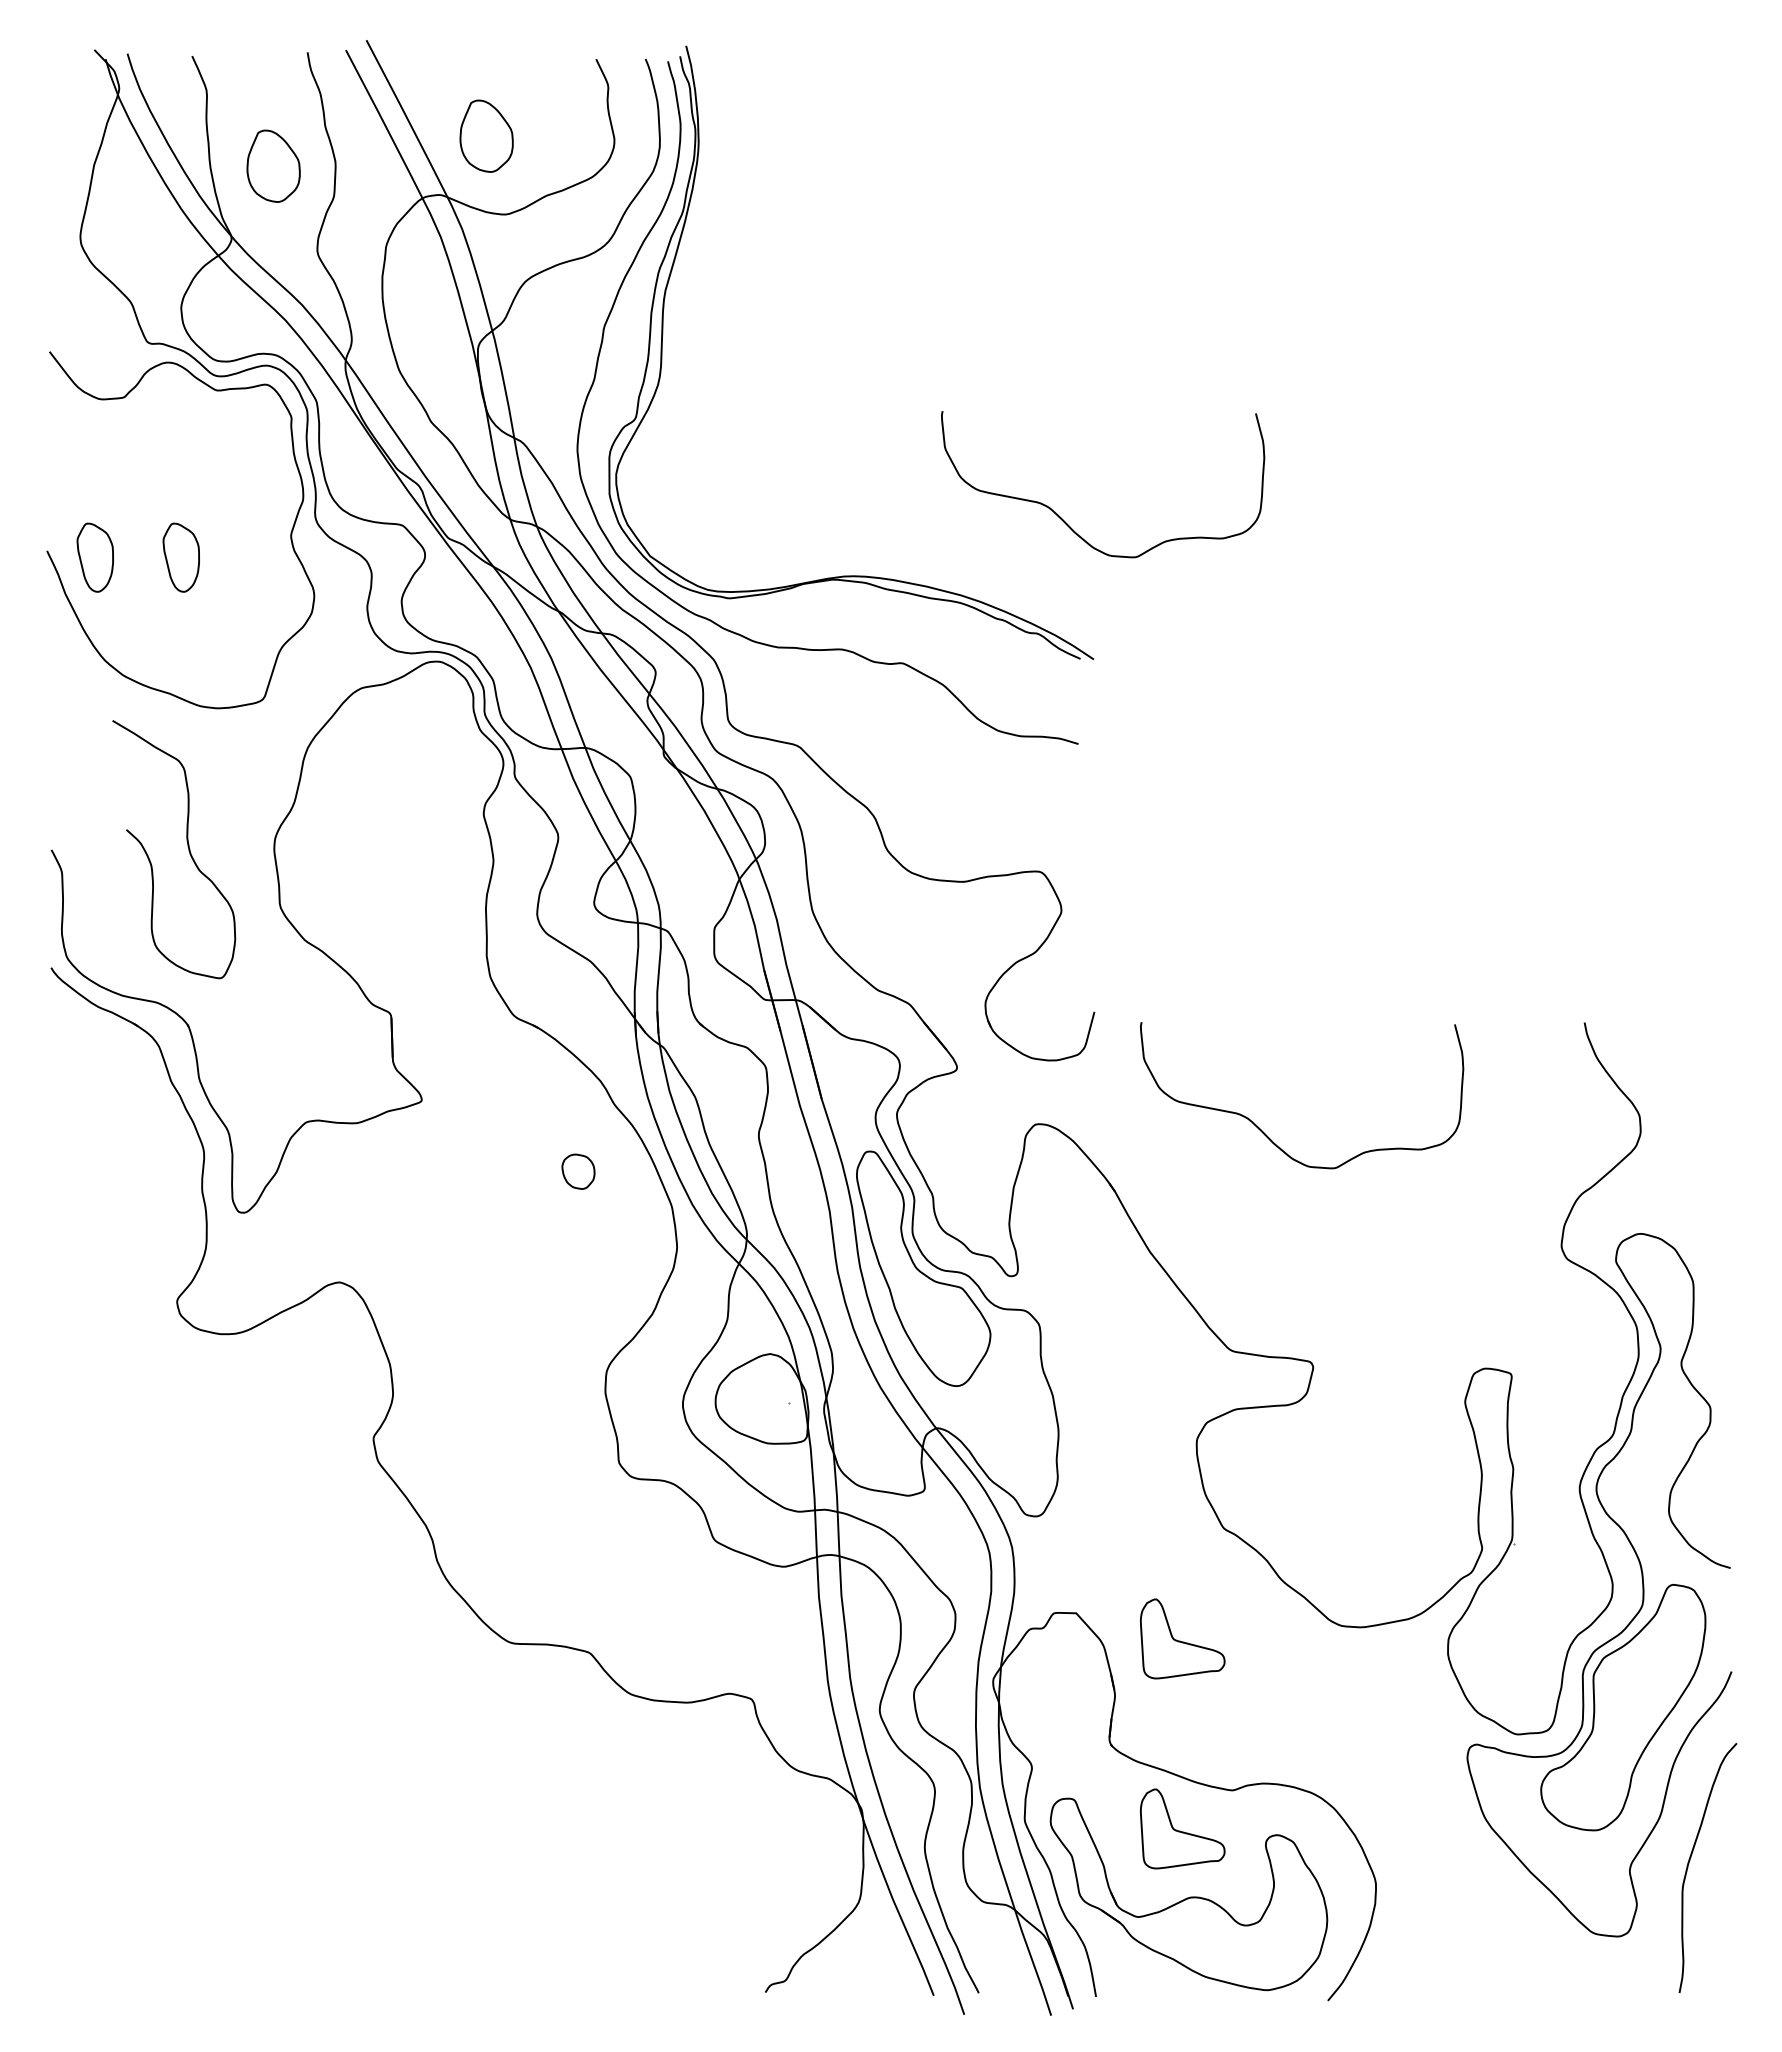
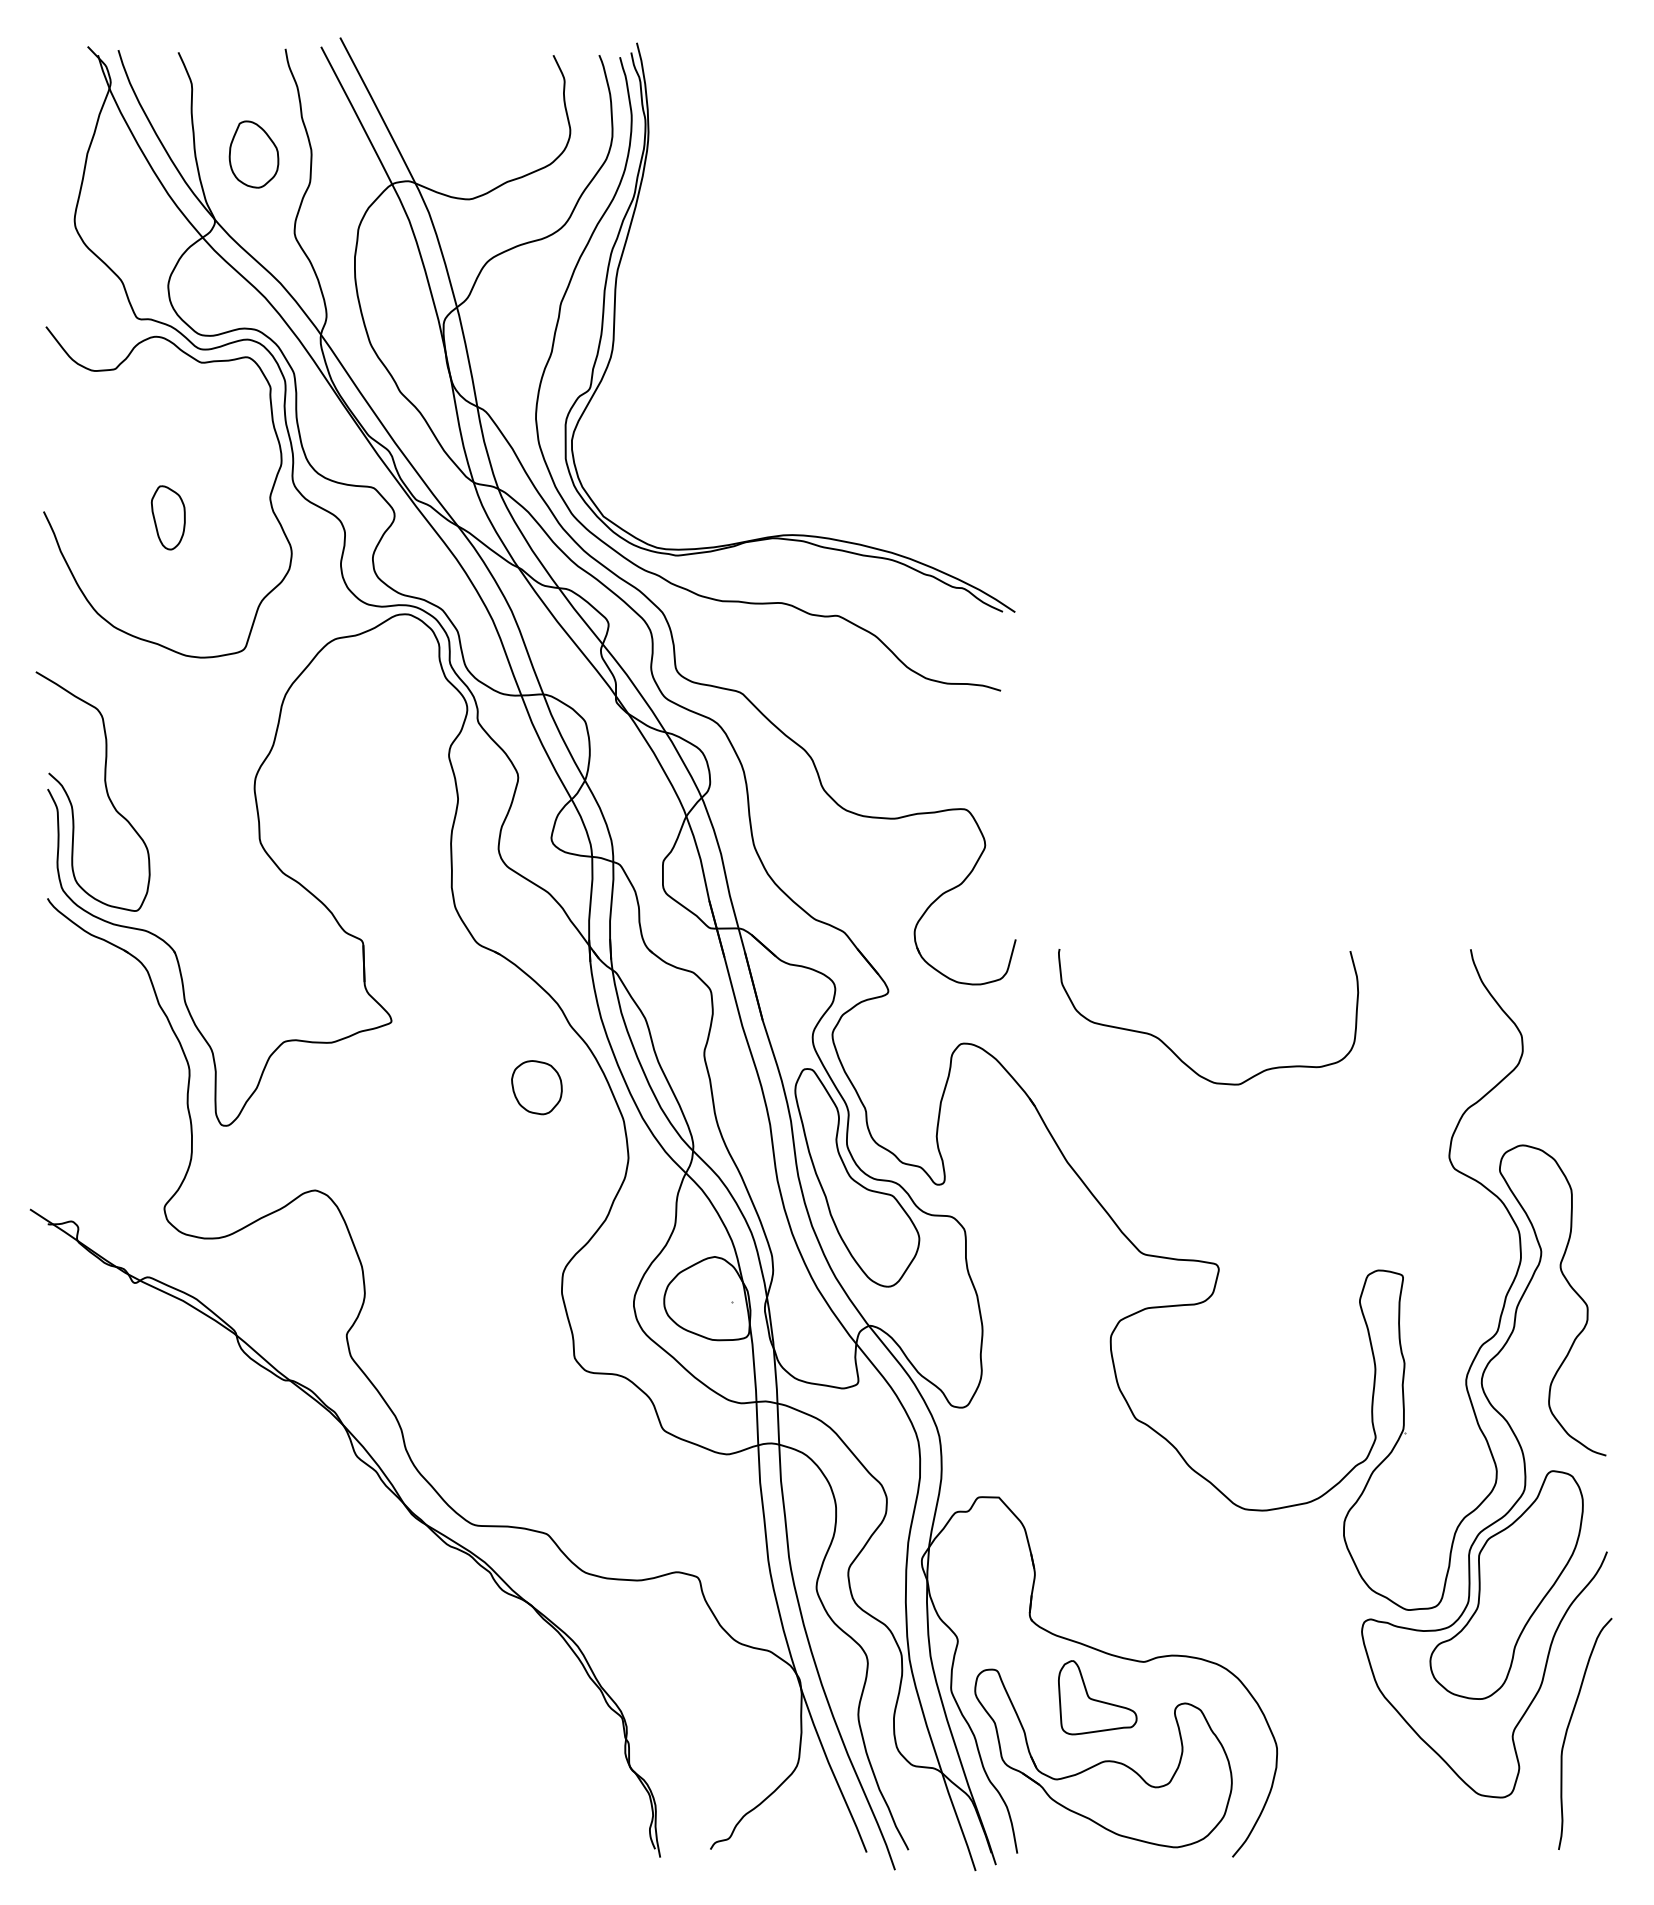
part: (486, 135) -> (451, 126), removed
curve: (1065, 521) -> (988, 484), removed
part: (94, 557) -> (87, 517), removed
curve: (187, 846) -> (105, 788), moved
part: (578, 1171) -> (536, 1087), size x1.67
part: (418, 1604) -> (388, 1489), added
part: (1182, 1638) -> (1097, 1520), removed

